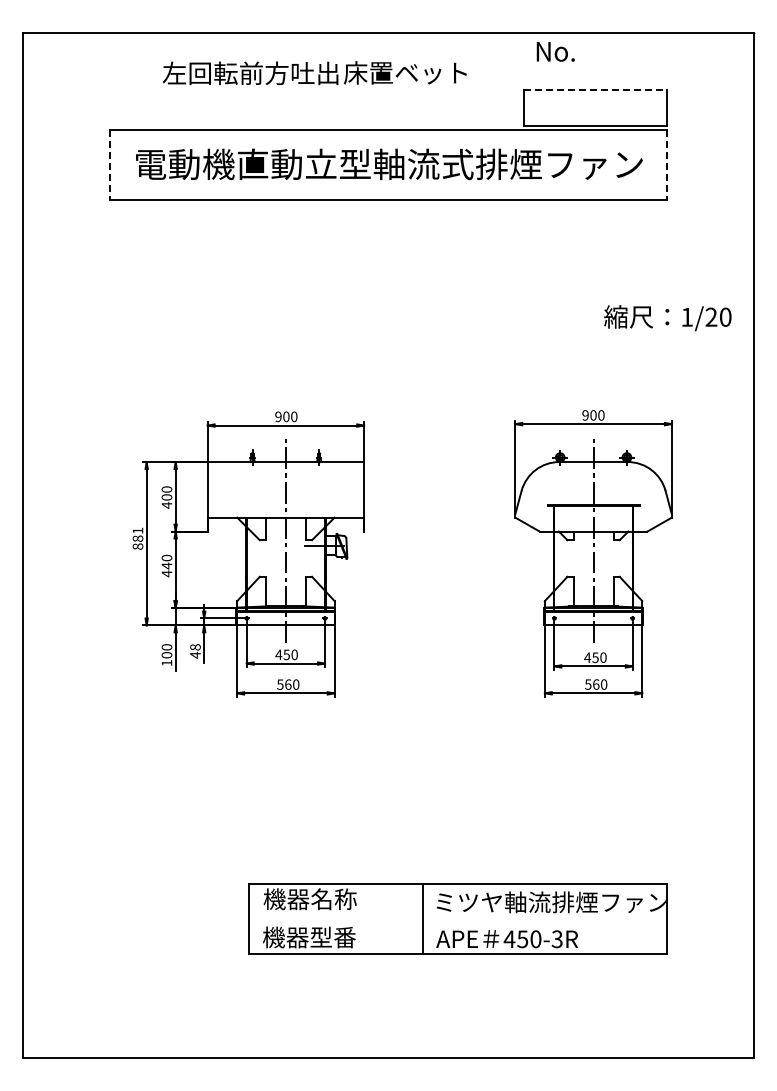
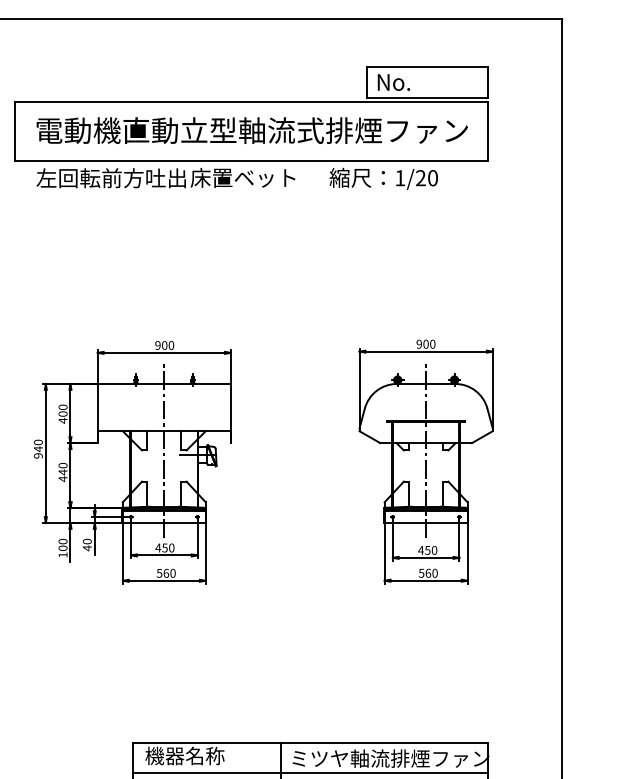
text: (555, 51) -> (393, 82), moved
text: (314, 73) -> (165, 178), moved
line: (595, 89) -> (427, 66), dashed -> solid
line: (110, 165) -> (15, 131), dashed -> solid
line: (666, 165) -> (488, 131), dashed -> solid
text: (667, 318) -> (383, 179), moved
text: (137, 538) -> (38, 449), 881 -> 940
text: (195, 647) -> (87, 541), 48 -> 40
line: (457, 919) -> (310, 773), added

